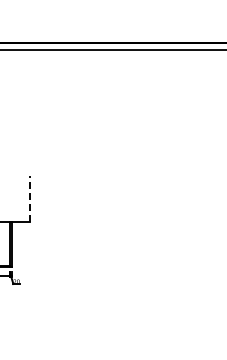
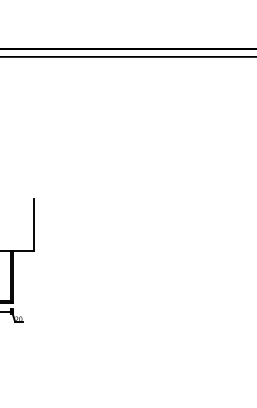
line: (29, 198) -> (33, 224), dashed -> solid

